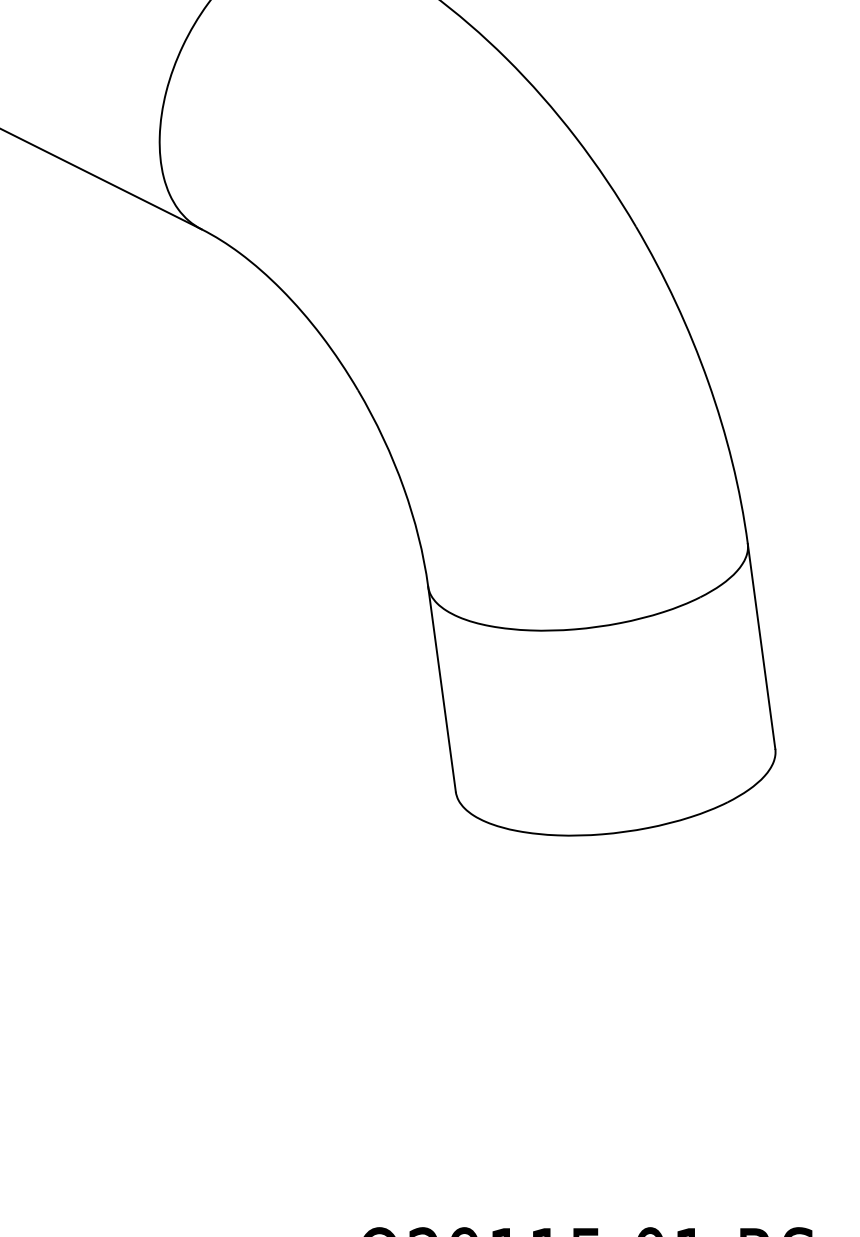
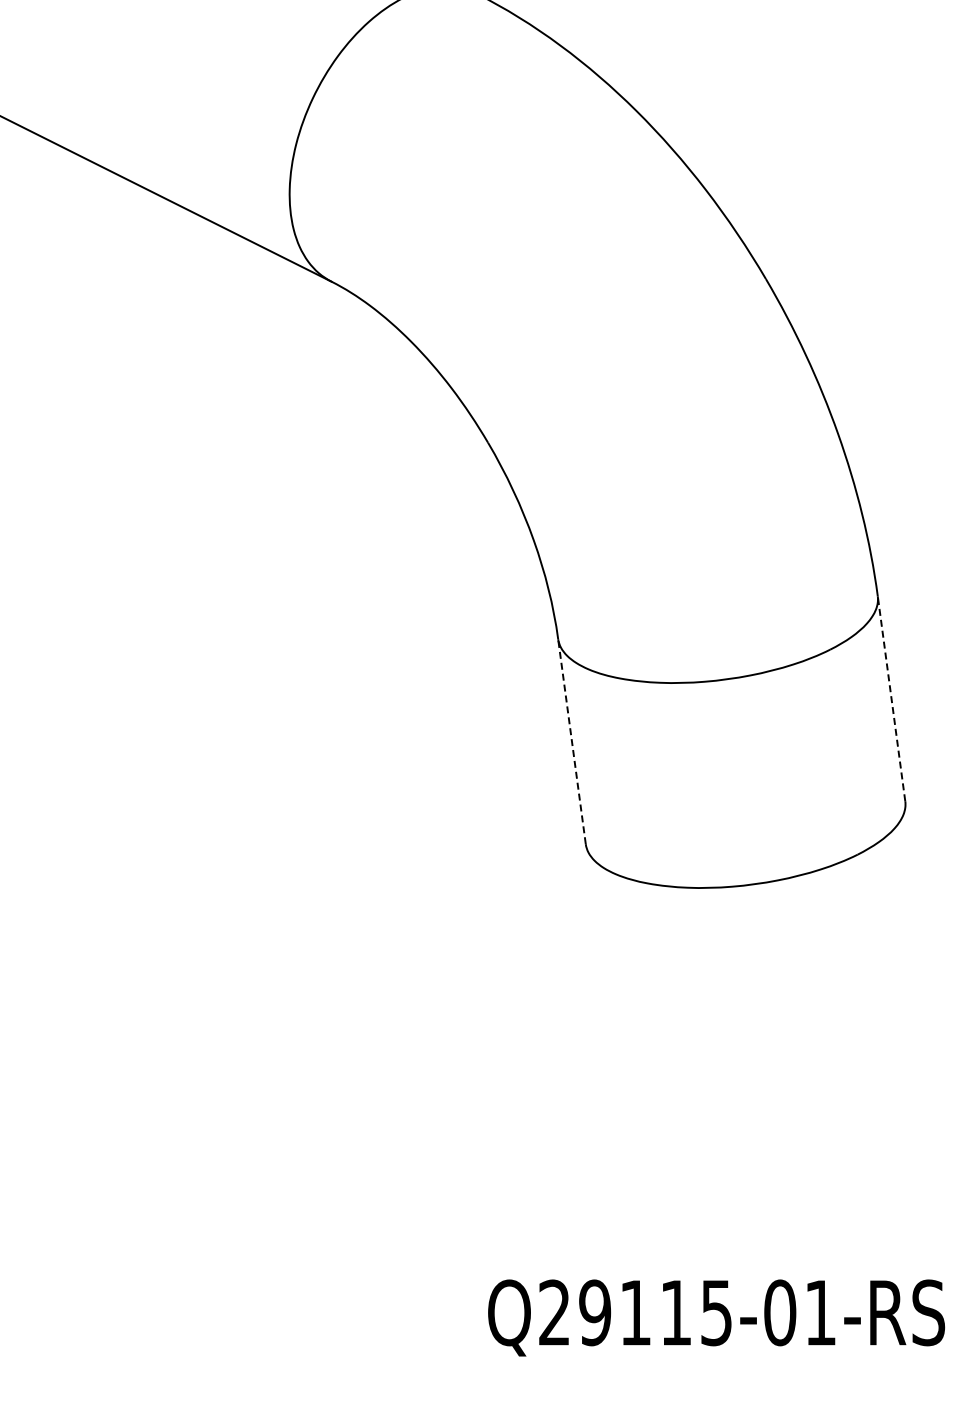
line: (761, 646) -> (891, 698), solid -> dashed
line: (441, 689) -> (571, 741), solid -> dashed

